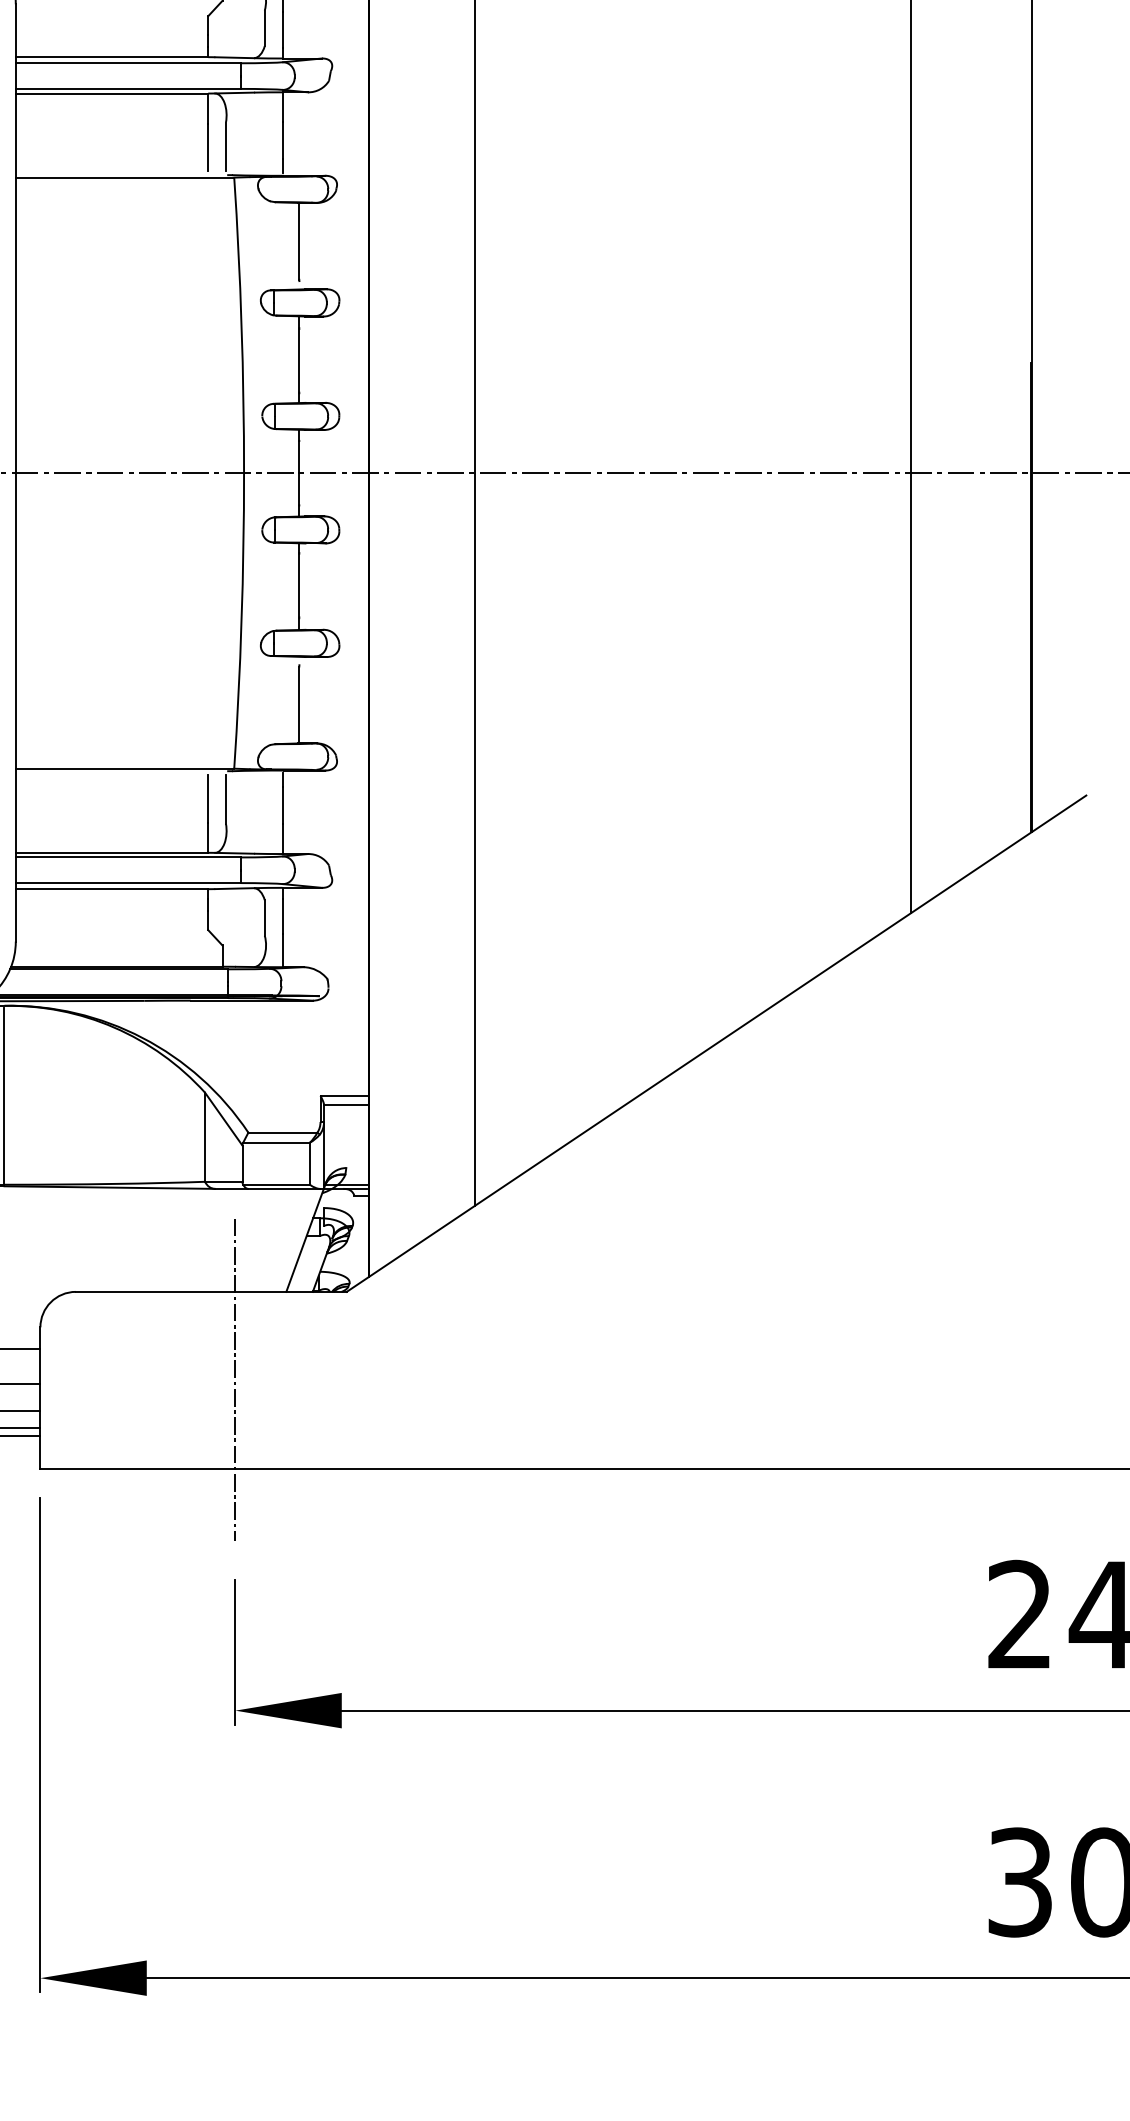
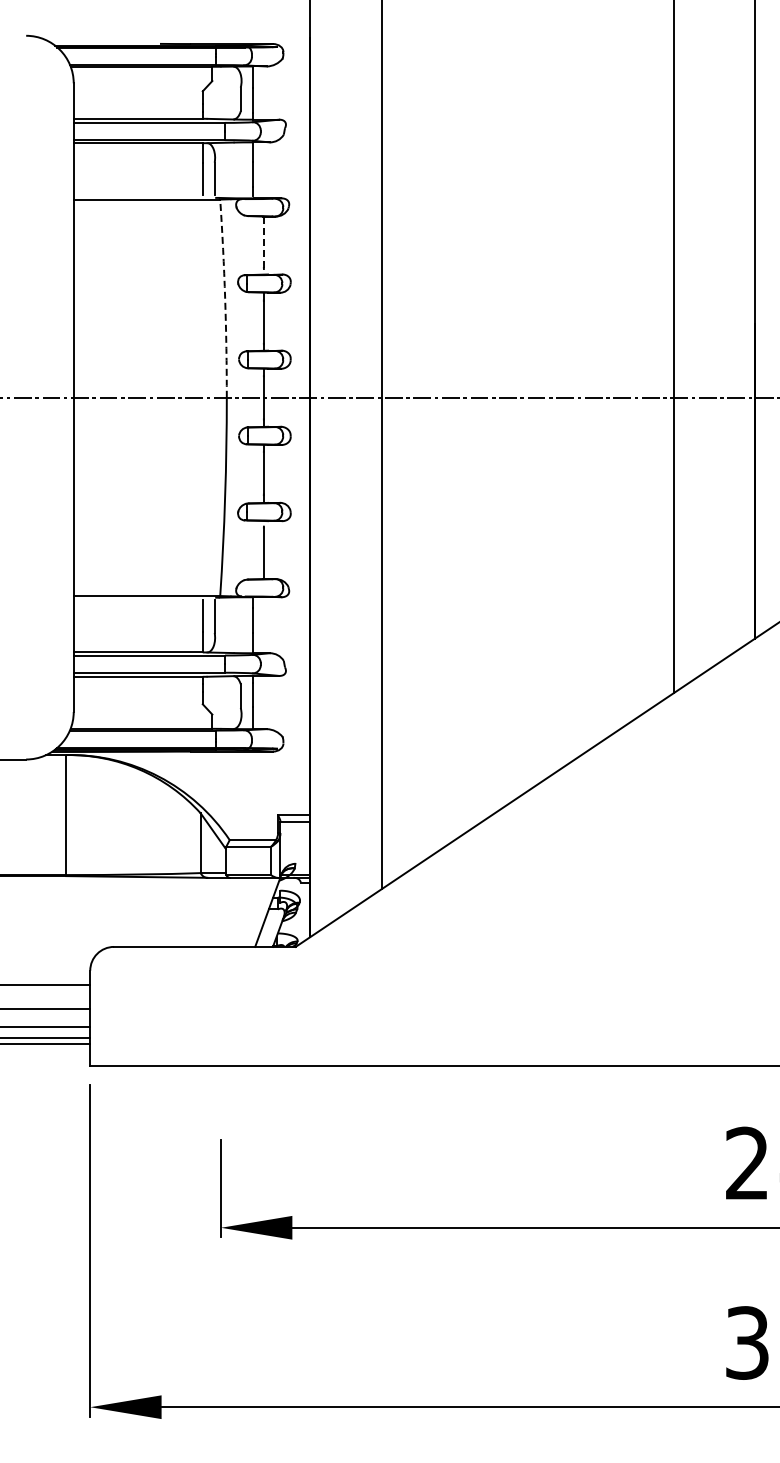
line: (298, 241) -> (263, 242), solid -> dashed
arc: (242, 325) -> (225, 298), solid -> dashed
line: (236, 1379) -> (221, 1005), removed

